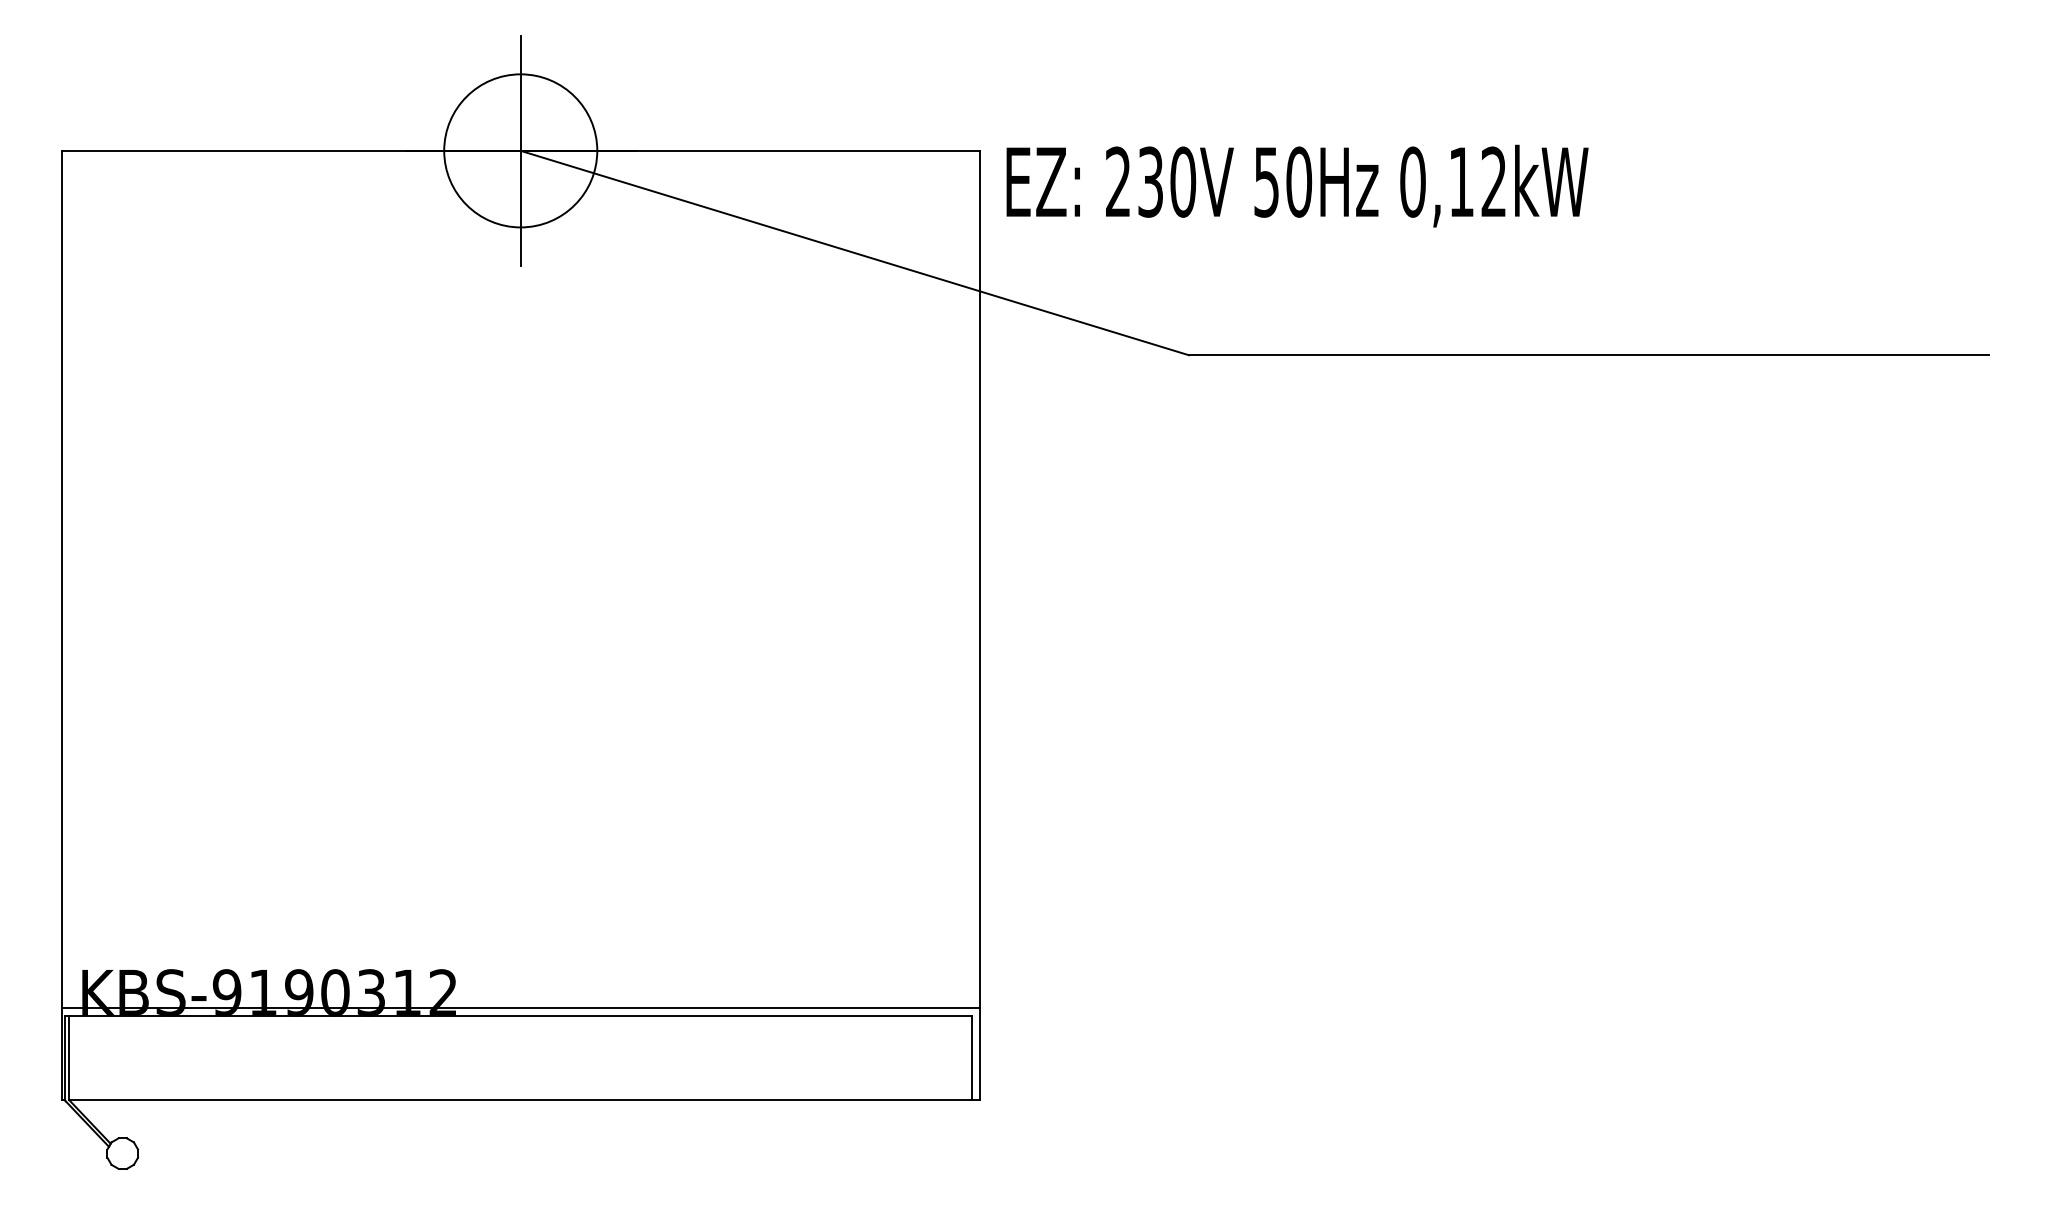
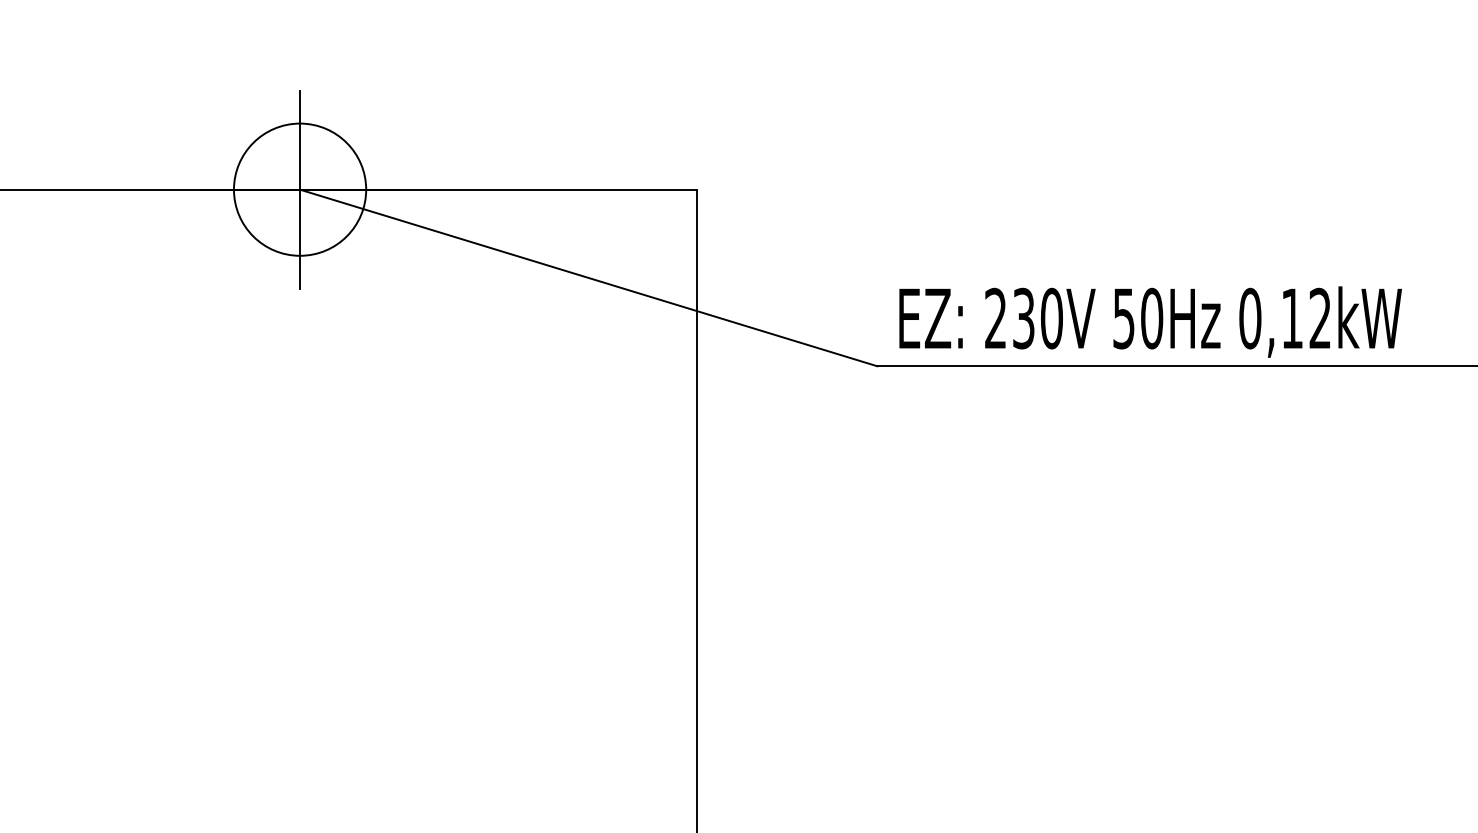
text: (1297, 185) -> (1150, 321), moved

